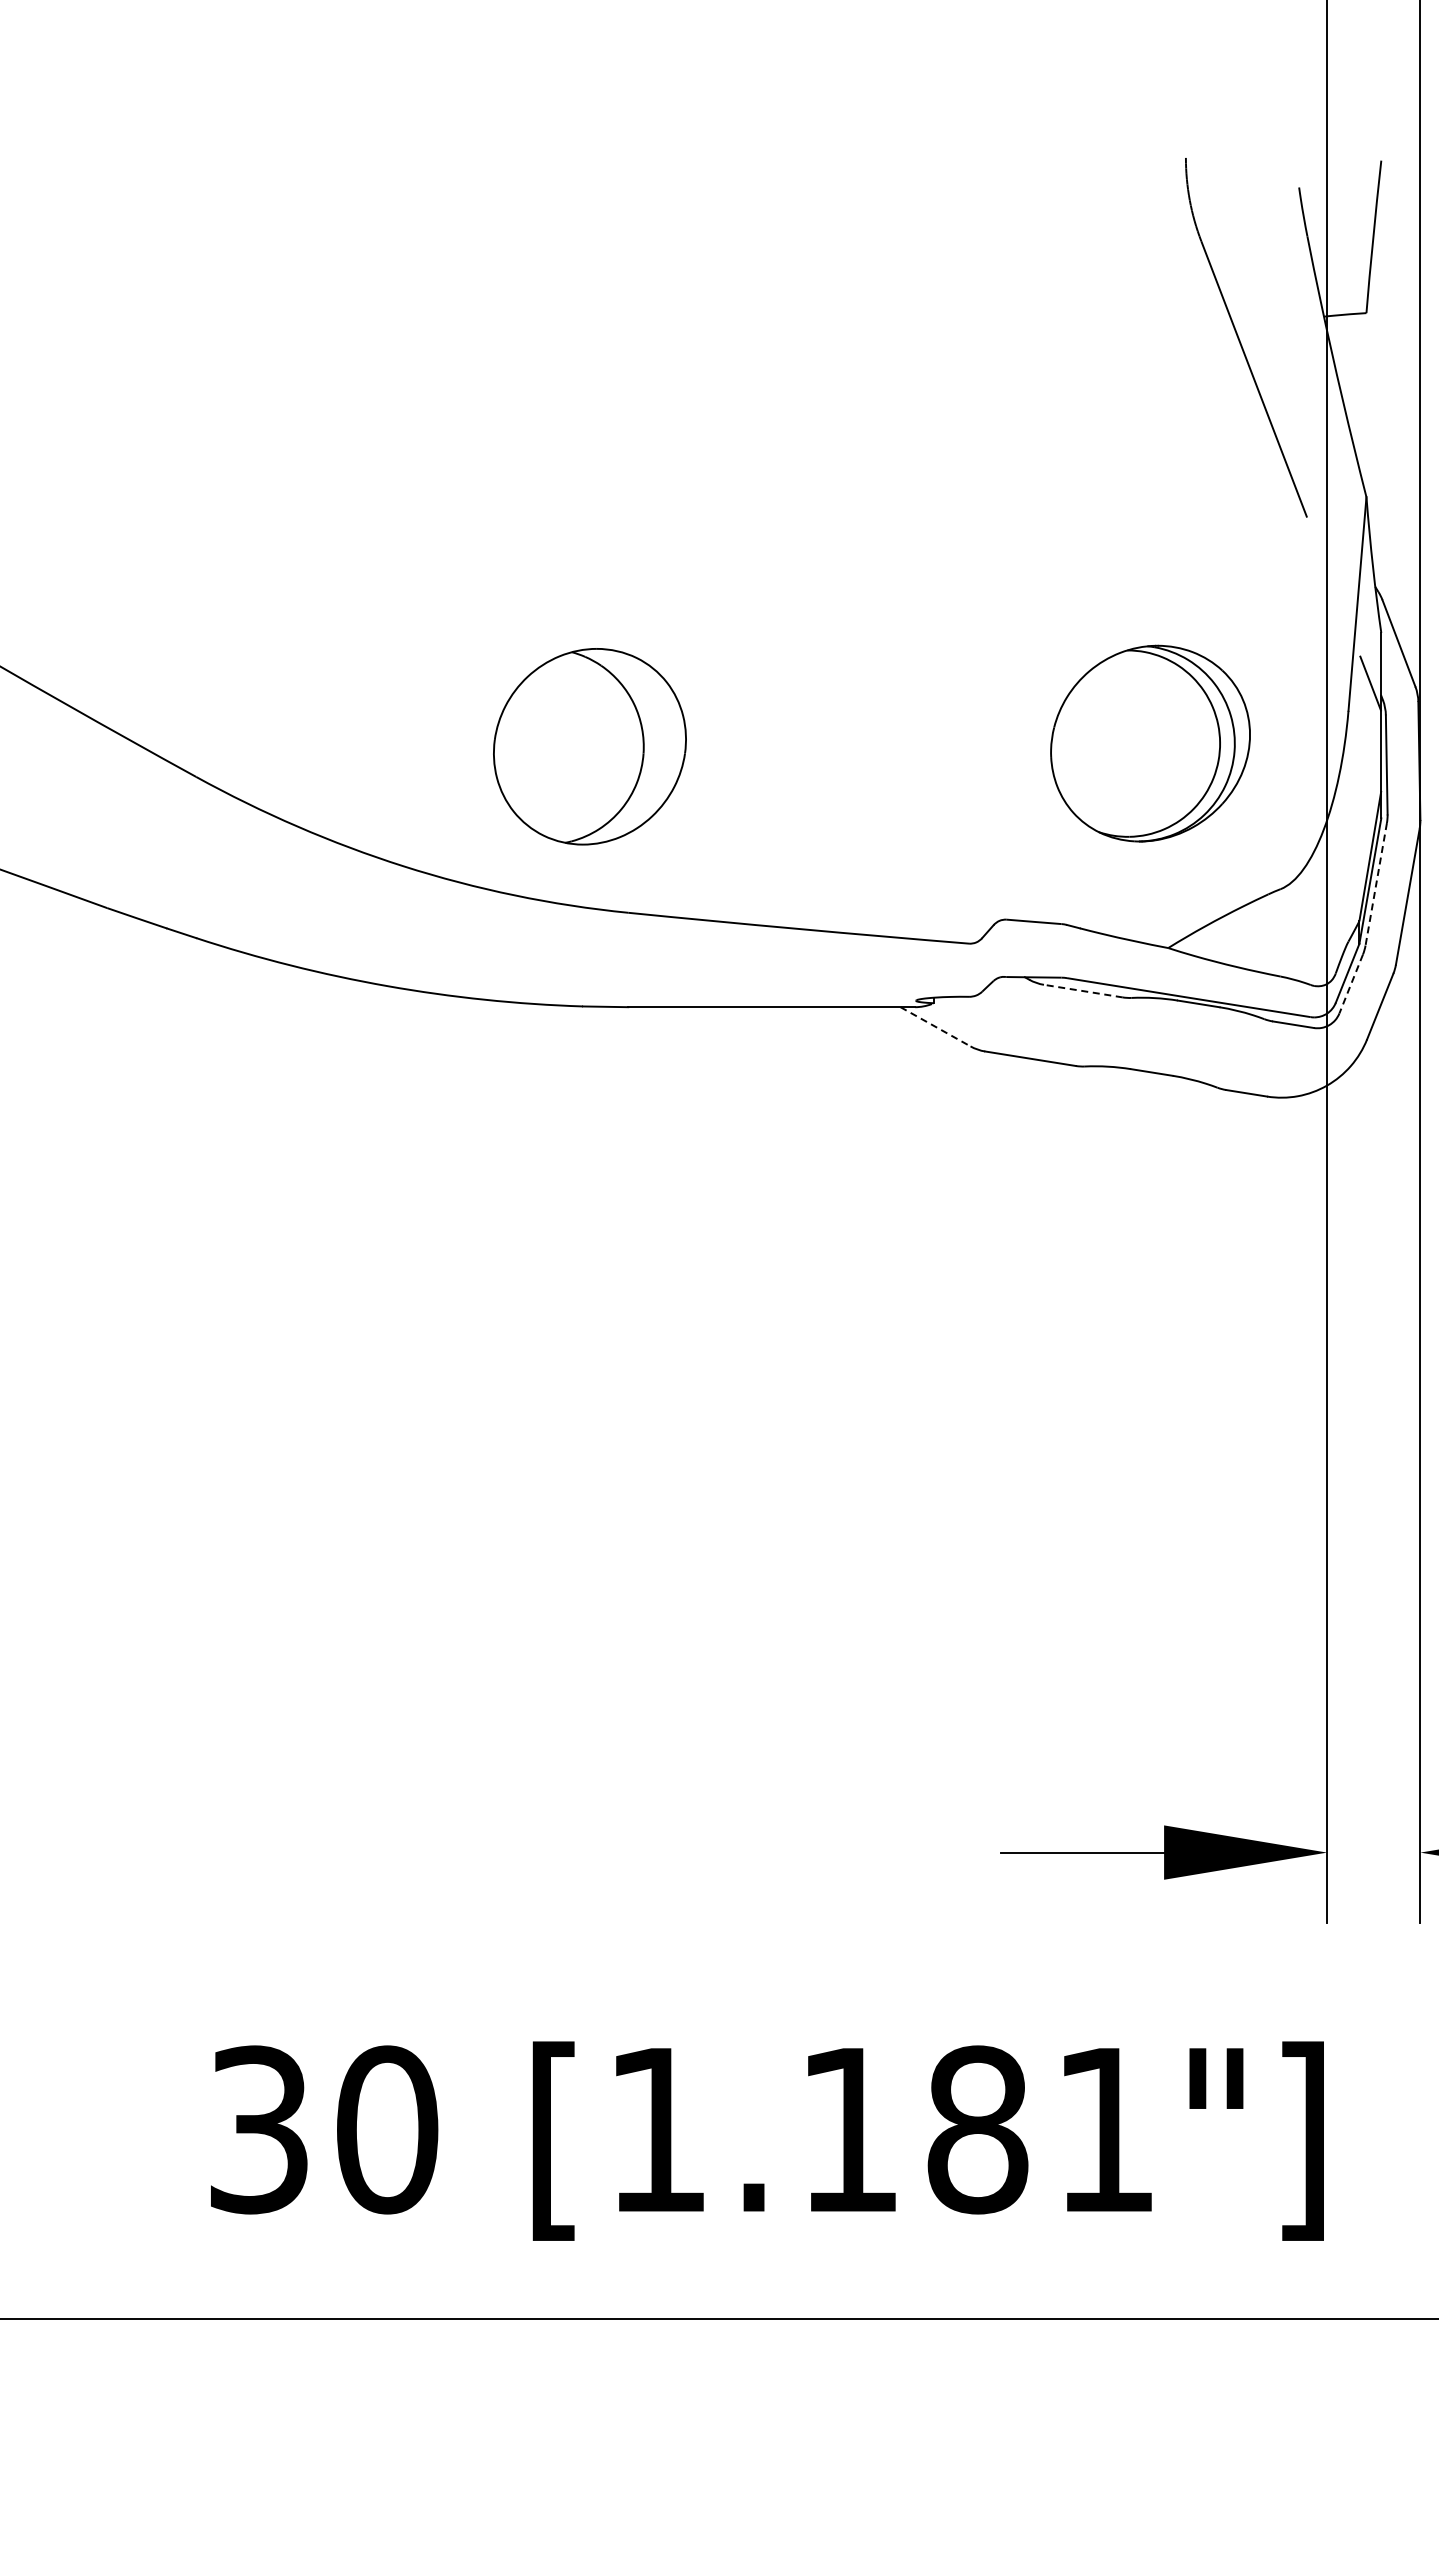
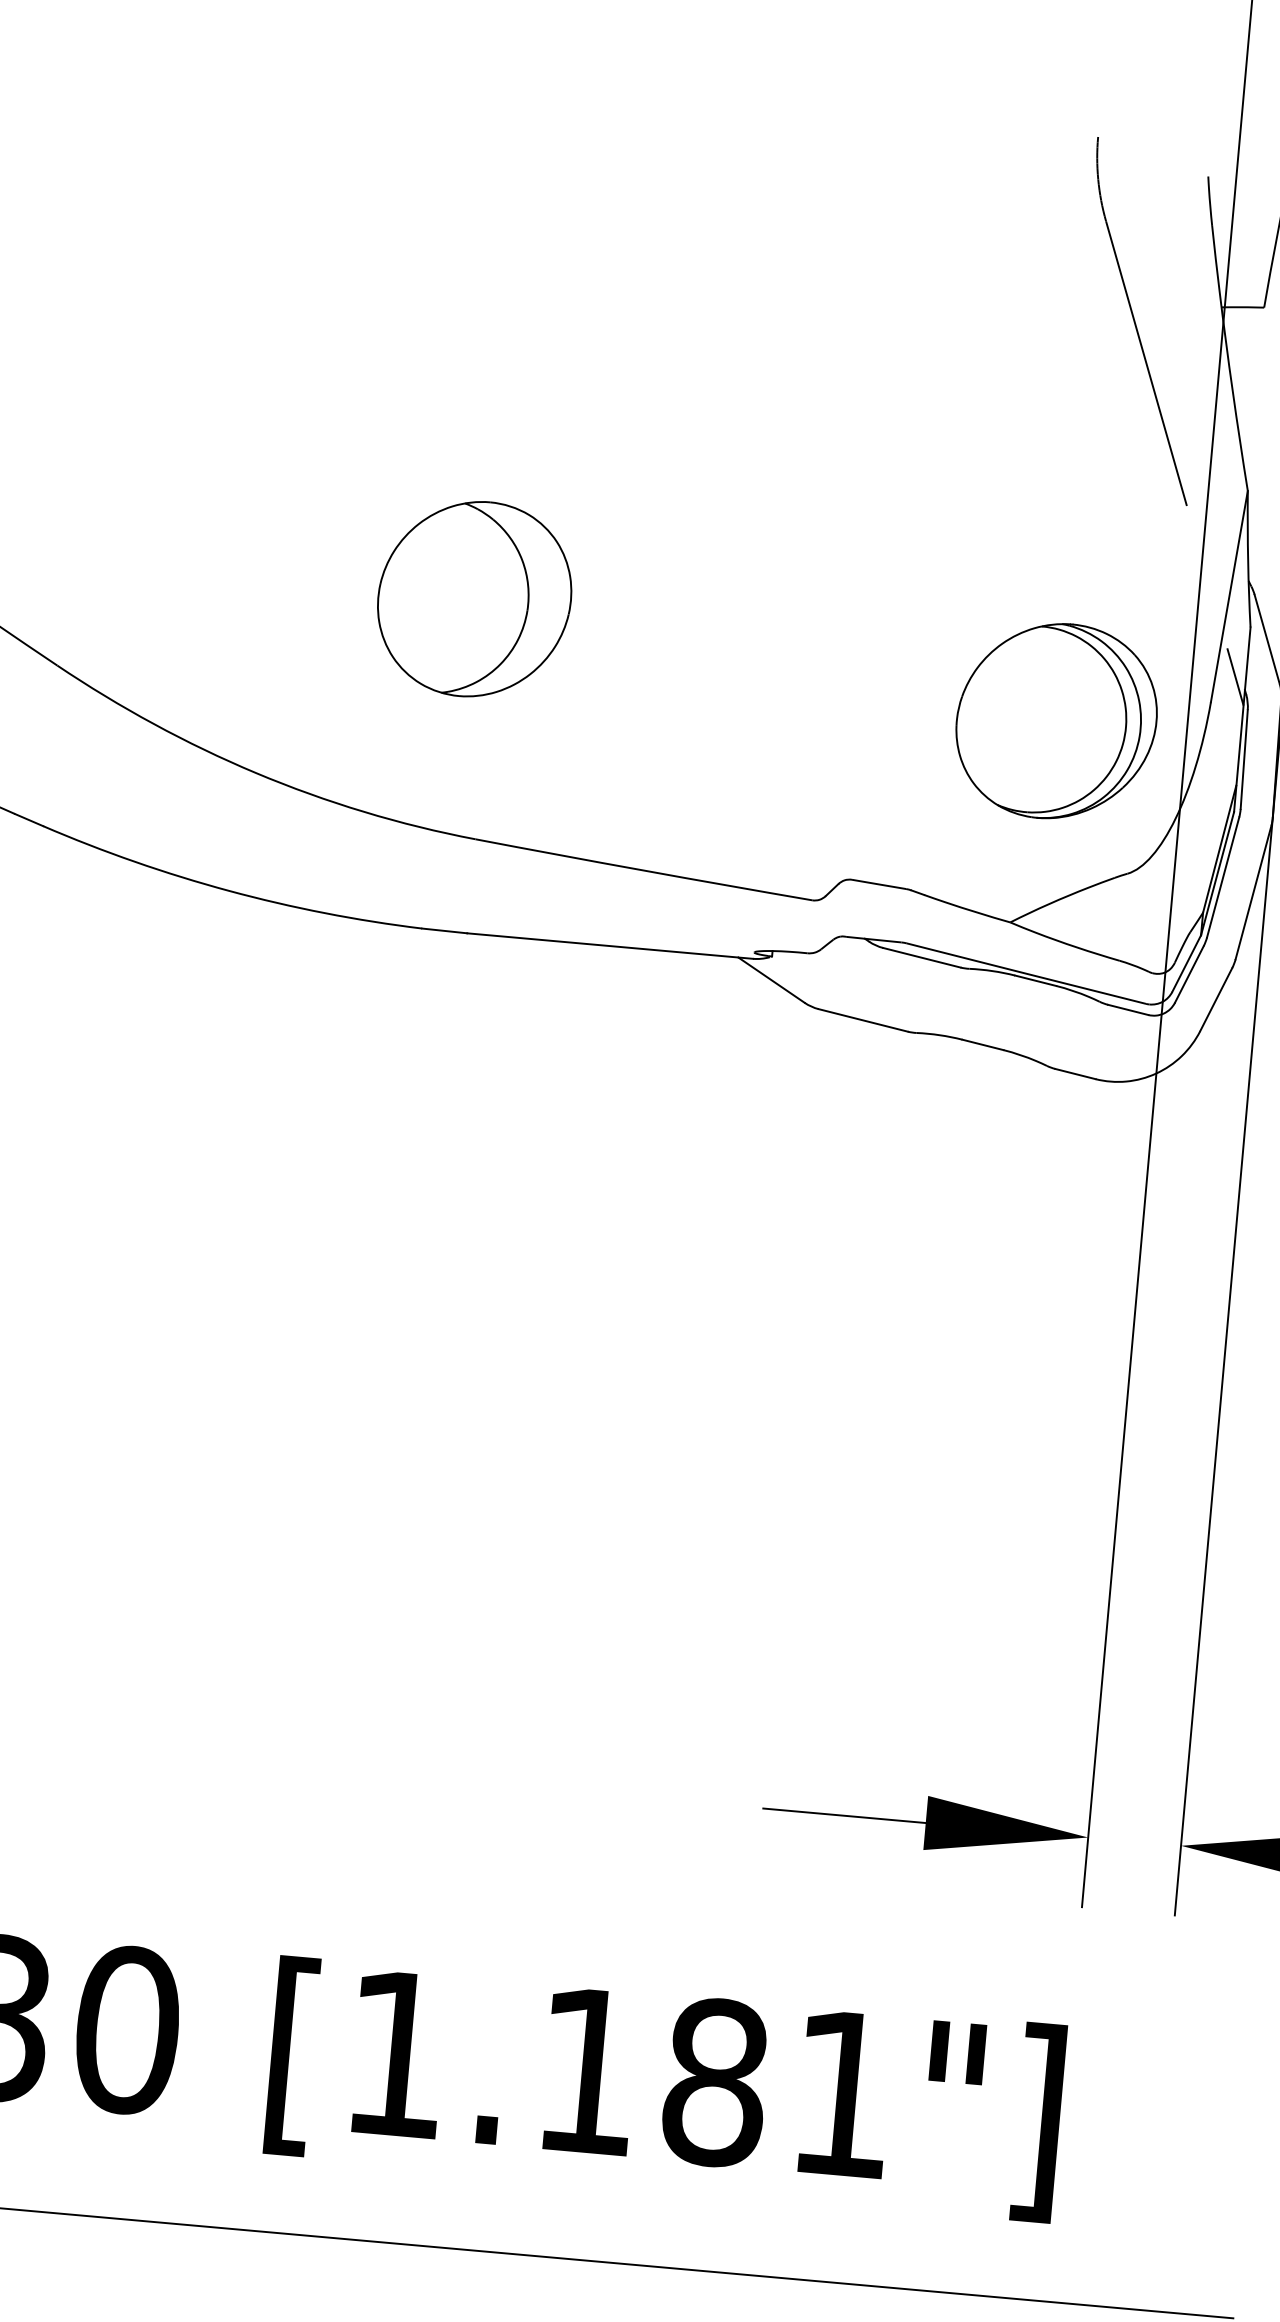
part: (1150, 743) -> (1056, 721), moved
part: (589, 746) -> (474, 598), moved
line: (1376, 884) -> (1223, 877), dashed -> solid
line: (1351, 983) -> (1189, 974), dashed -> solid
line: (1083, 991) -> (922, 958), dashed -> solid
line: (935, 1027) -> (771, 980), dashed -> solid

